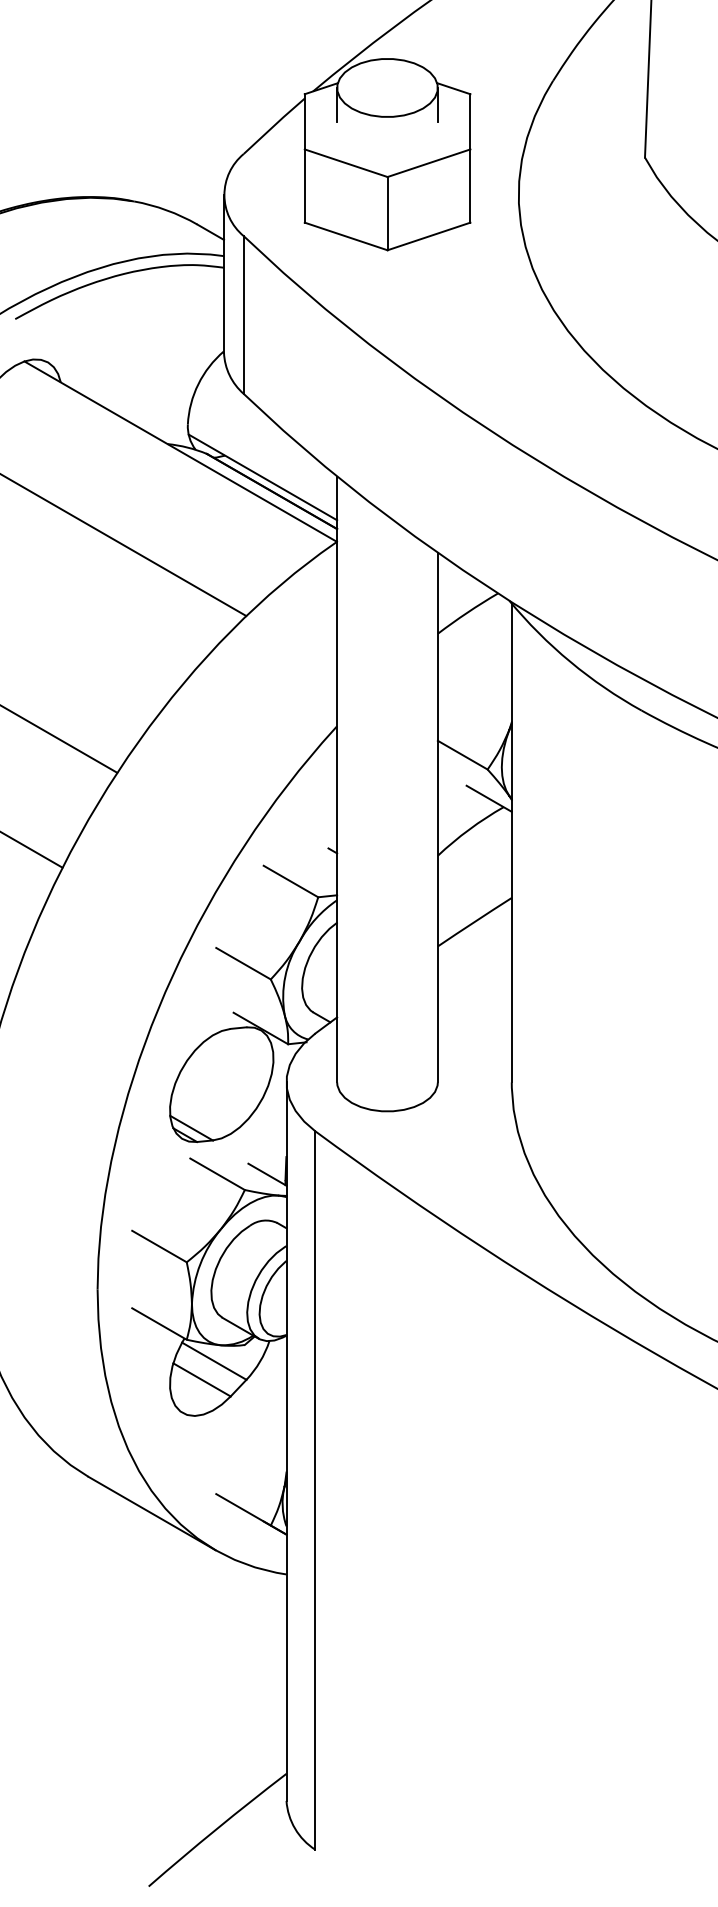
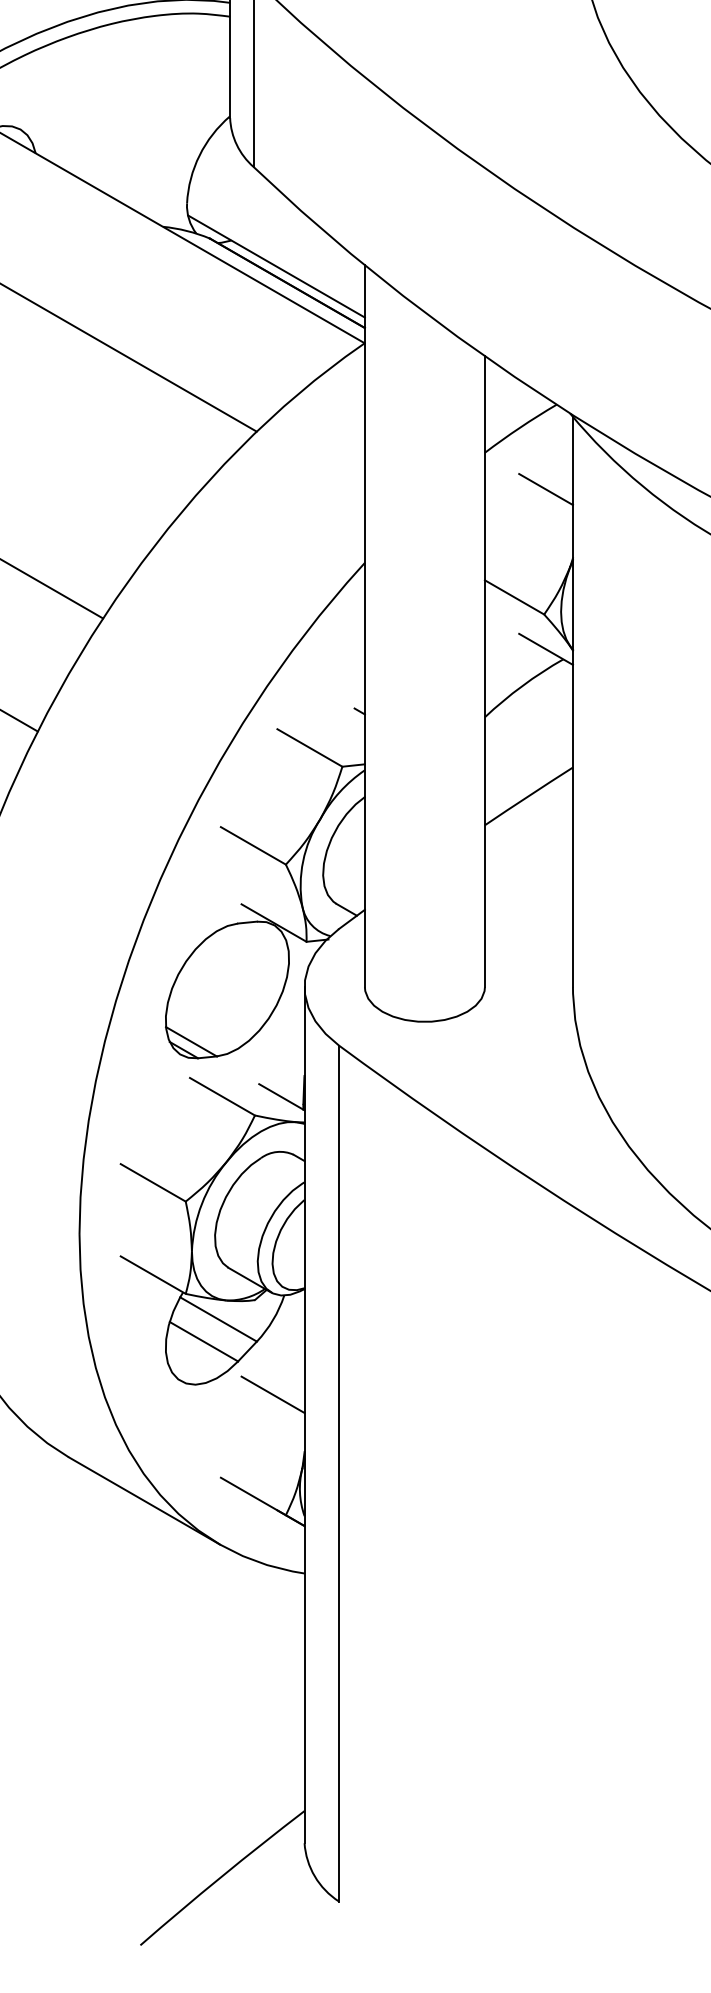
line: (488, 664) -> (545, 489), added
line: (259, 1424) -> (272, 1394), added

